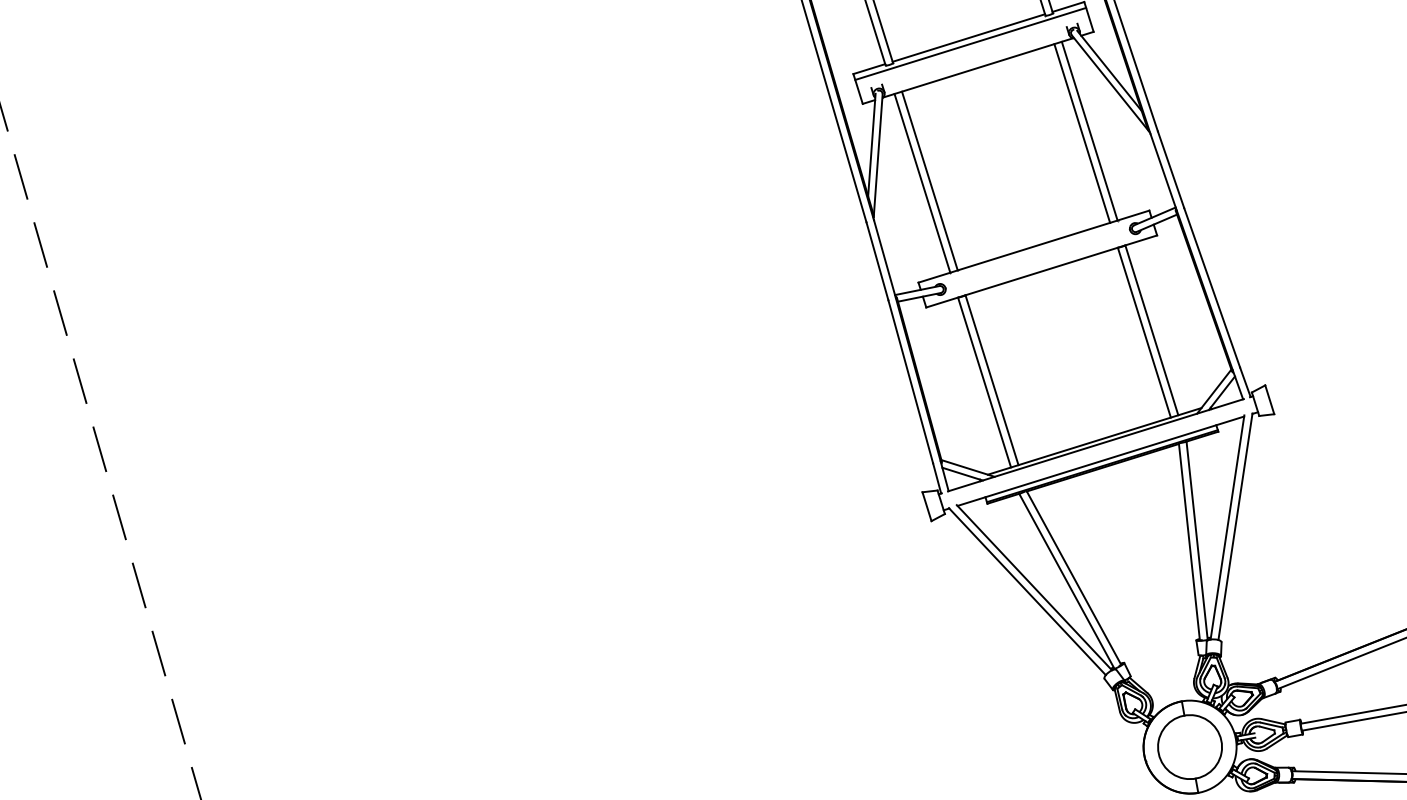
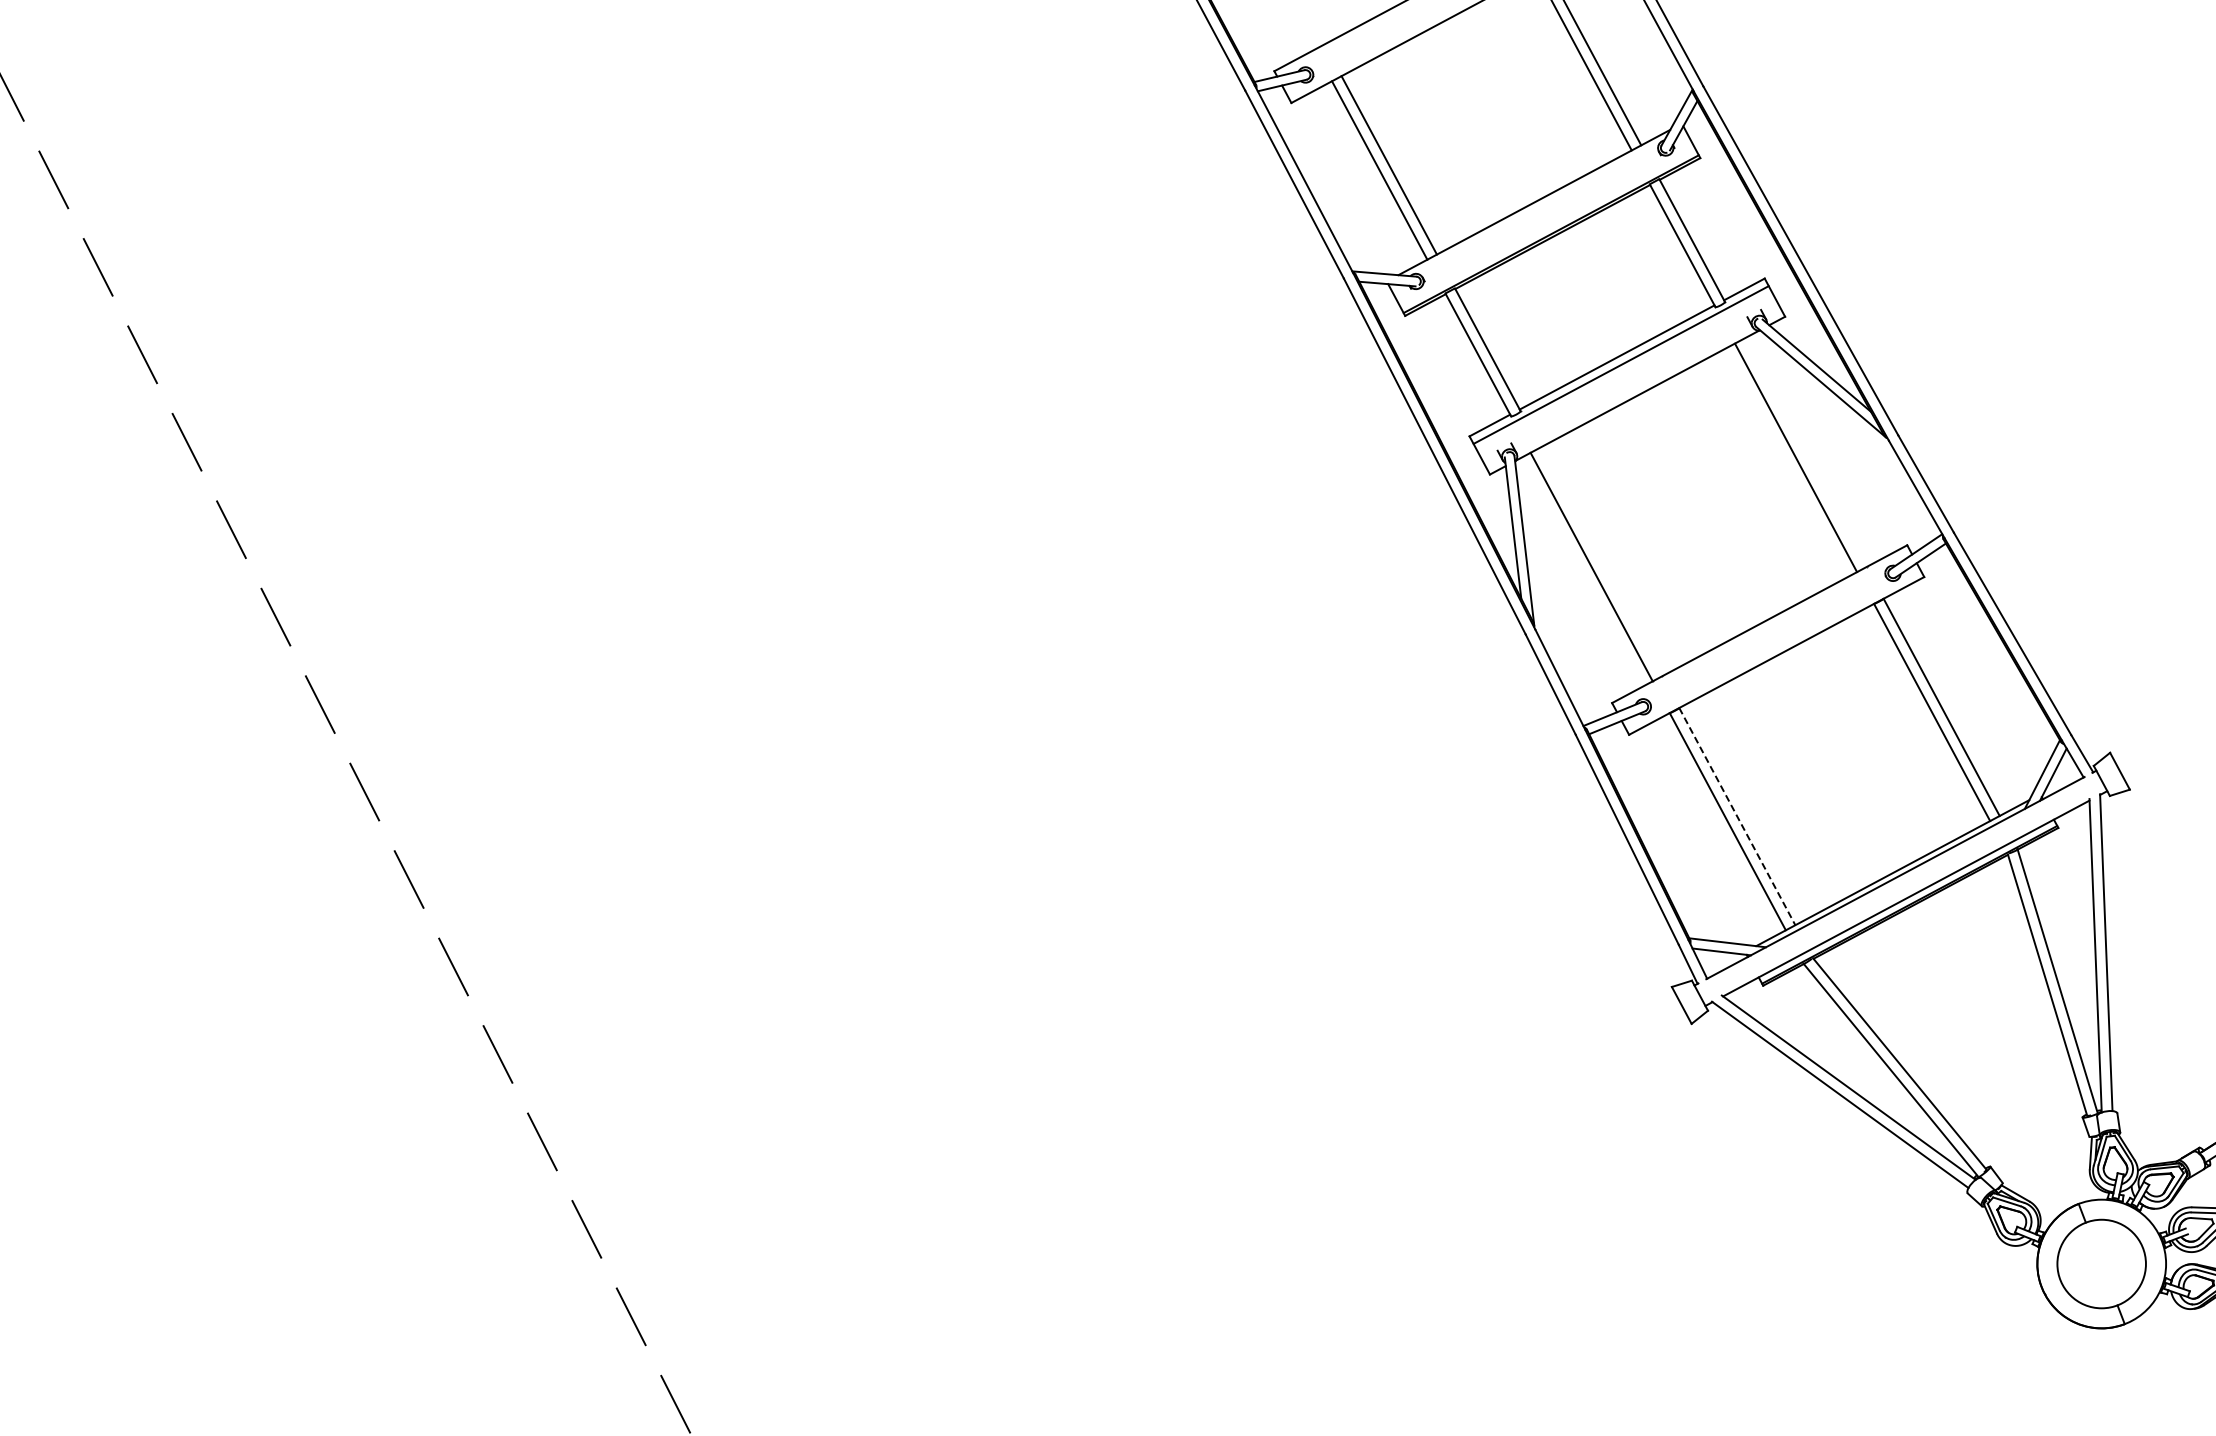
line: (1089, 130) -> (1805, 452), removed
line: (930, 180) -> (1601, 561), removed
line: (992, 380) -> (1737, 817), solid -> dashed

